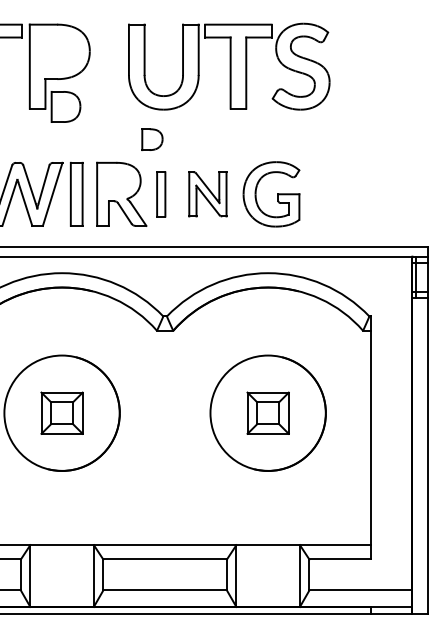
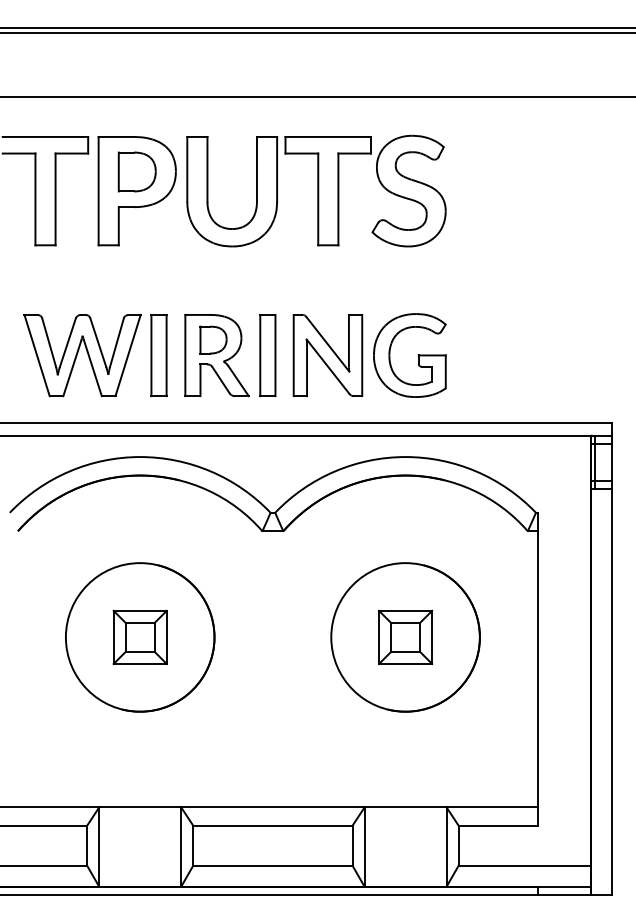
part: (229, 66) -> (316, 190), moved
part: (65, 106) -> (136, 171), moved
part: (152, 139) -> (213, 339), moved
part: (160, 194) -> (267, 355), size x1.43
part: (207, 194) -> (327, 355), size x1.43

